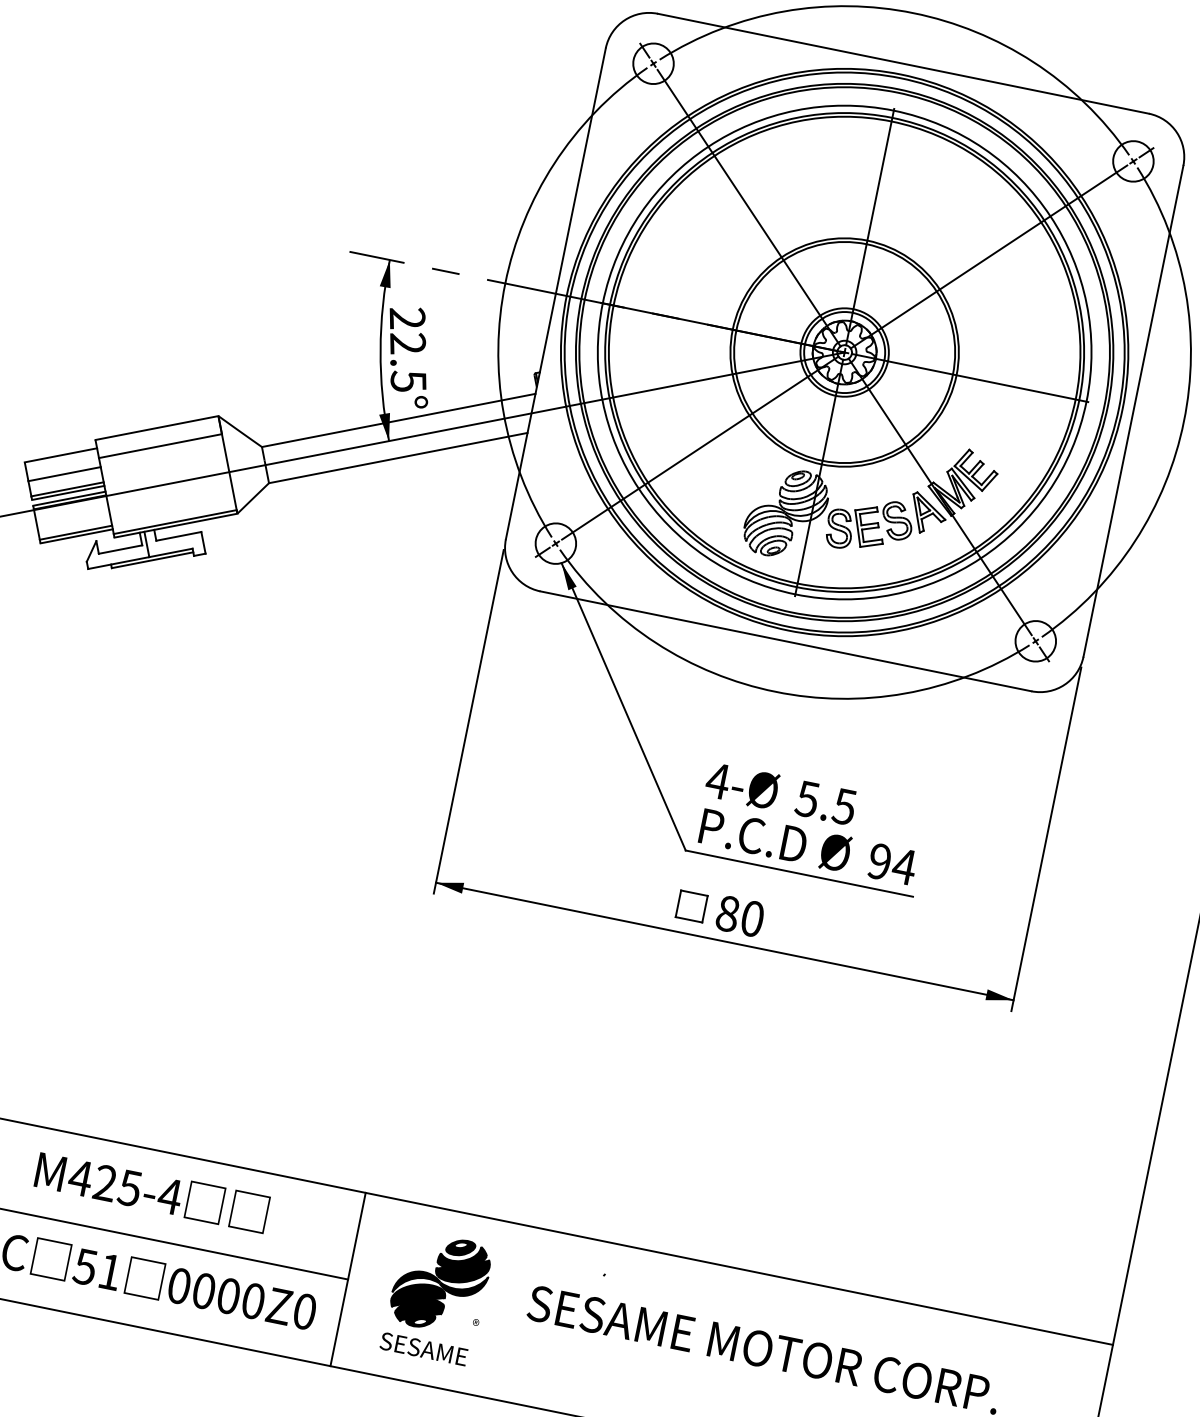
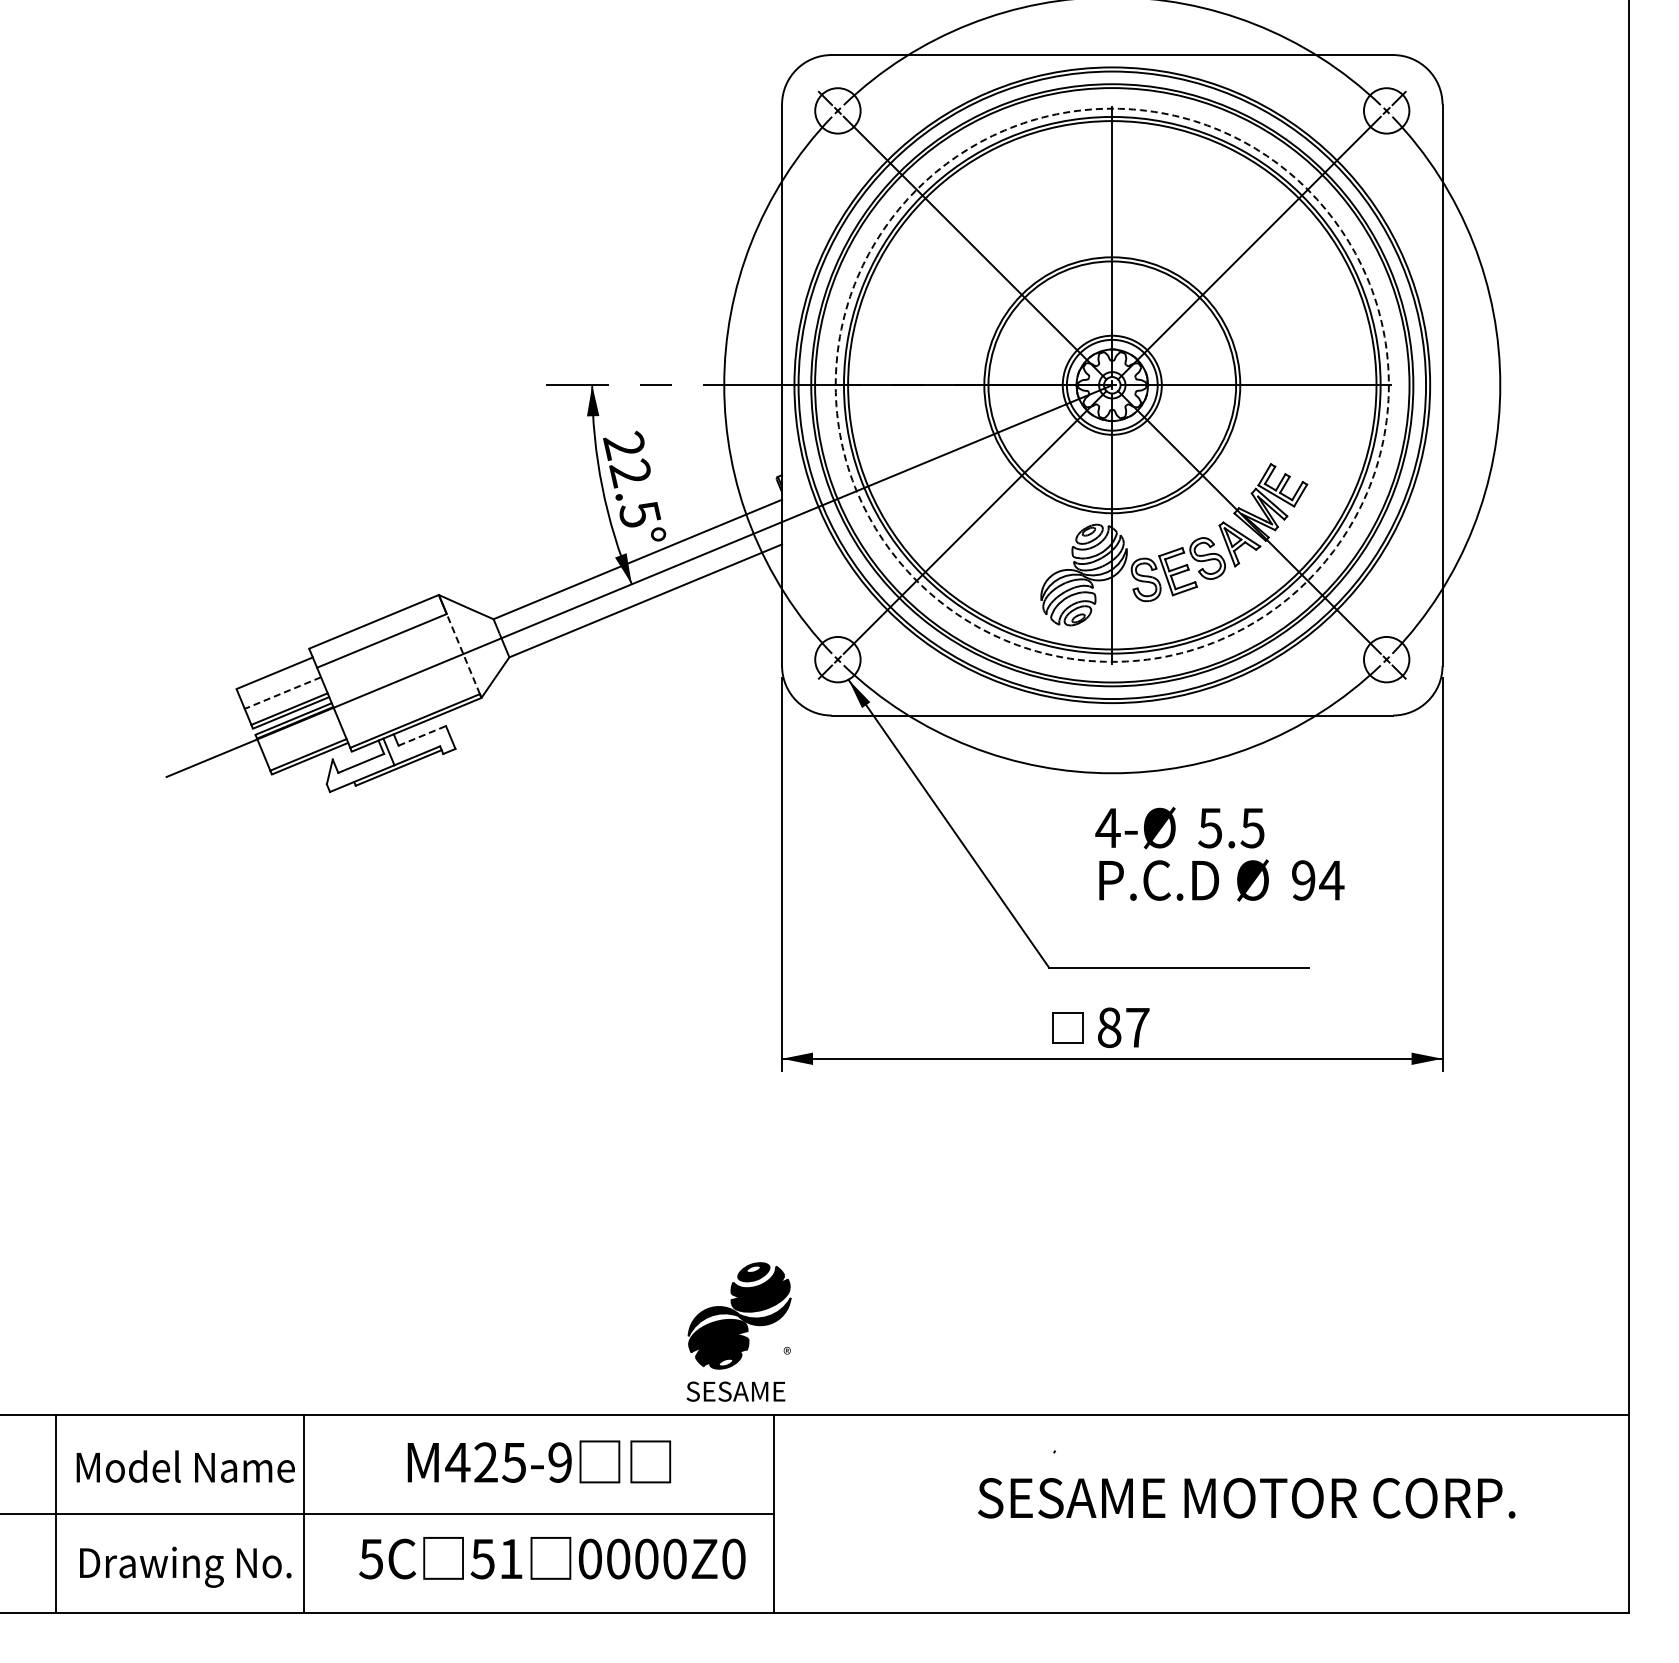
circle: (844, 351) -> (1111, 384), solid -> dashed
line: (229, 471) -> (463, 653), solid -> dashed
line: (64, 474) -> (282, 693), solid -> dashed
line: (179, 536) -> (422, 735), solid -> dashed
text: (810, 823) -> (1219, 854), moved
text: (752, 918) -> (1137, 1027), 80 -> 87
text: (169, 1196) -> (559, 1462), M425-4 -> M425-9
part: (436, 1297) -> (738, 1331), moved

